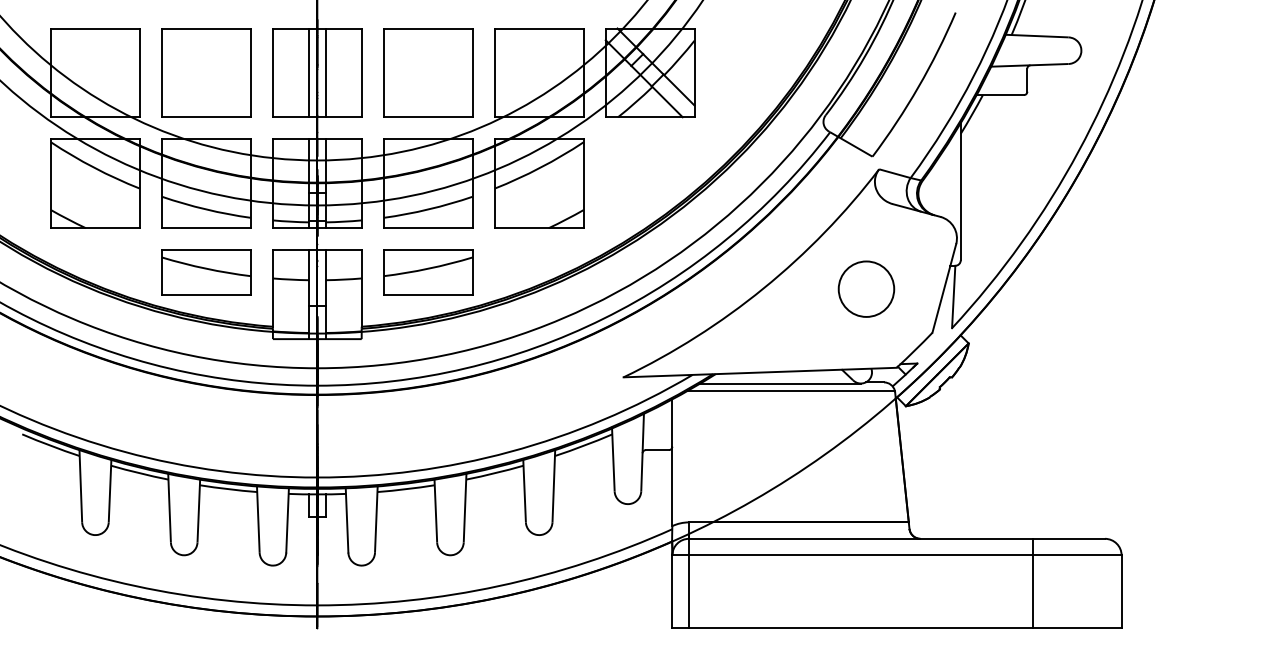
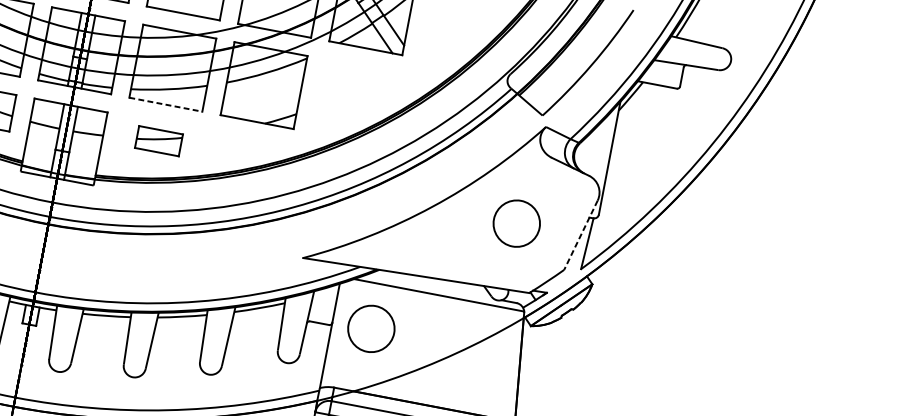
line: (428, 228) -> (166, 104), solid -> dashed
part: (428, 272) -> (159, 141), size x0.6
line: (944, 288) -> (581, 235), solid -> dashed
line: (780, 383) -> (431, 287), removed
circle: (719, 444) -> (371, 328), added

